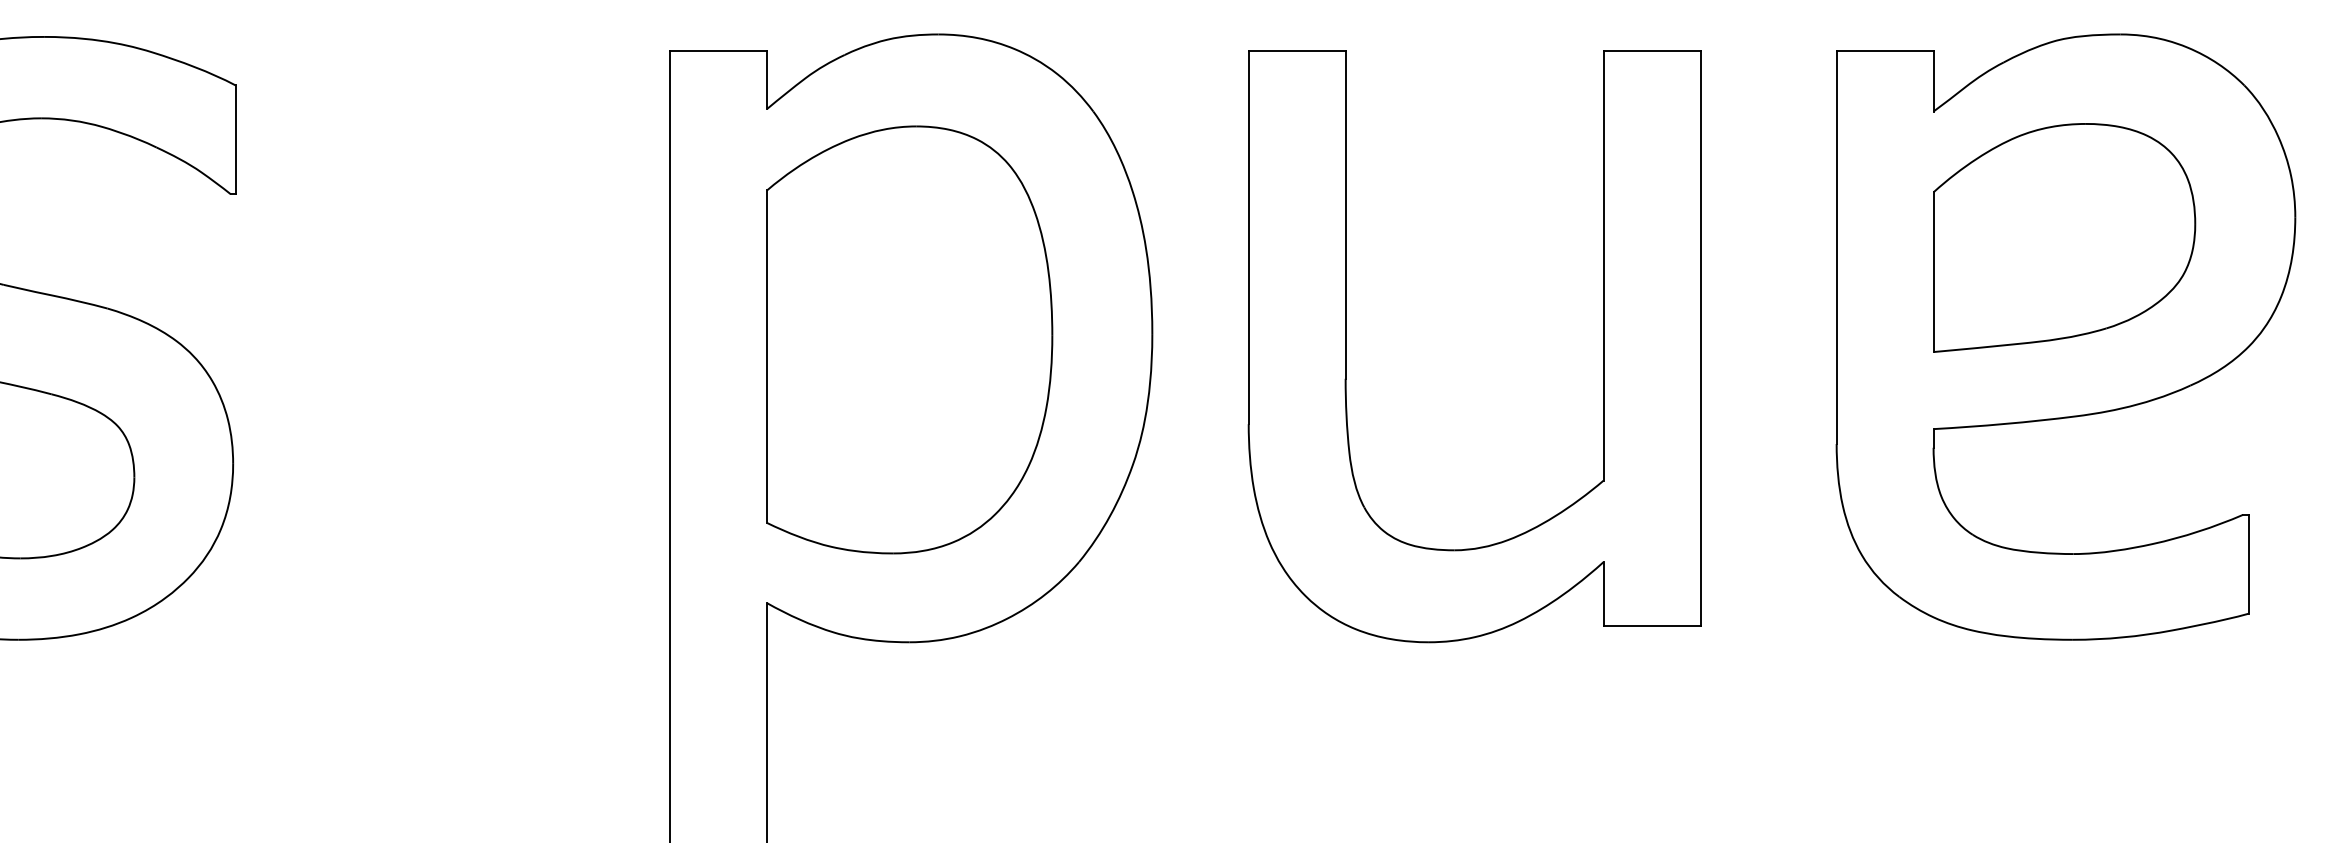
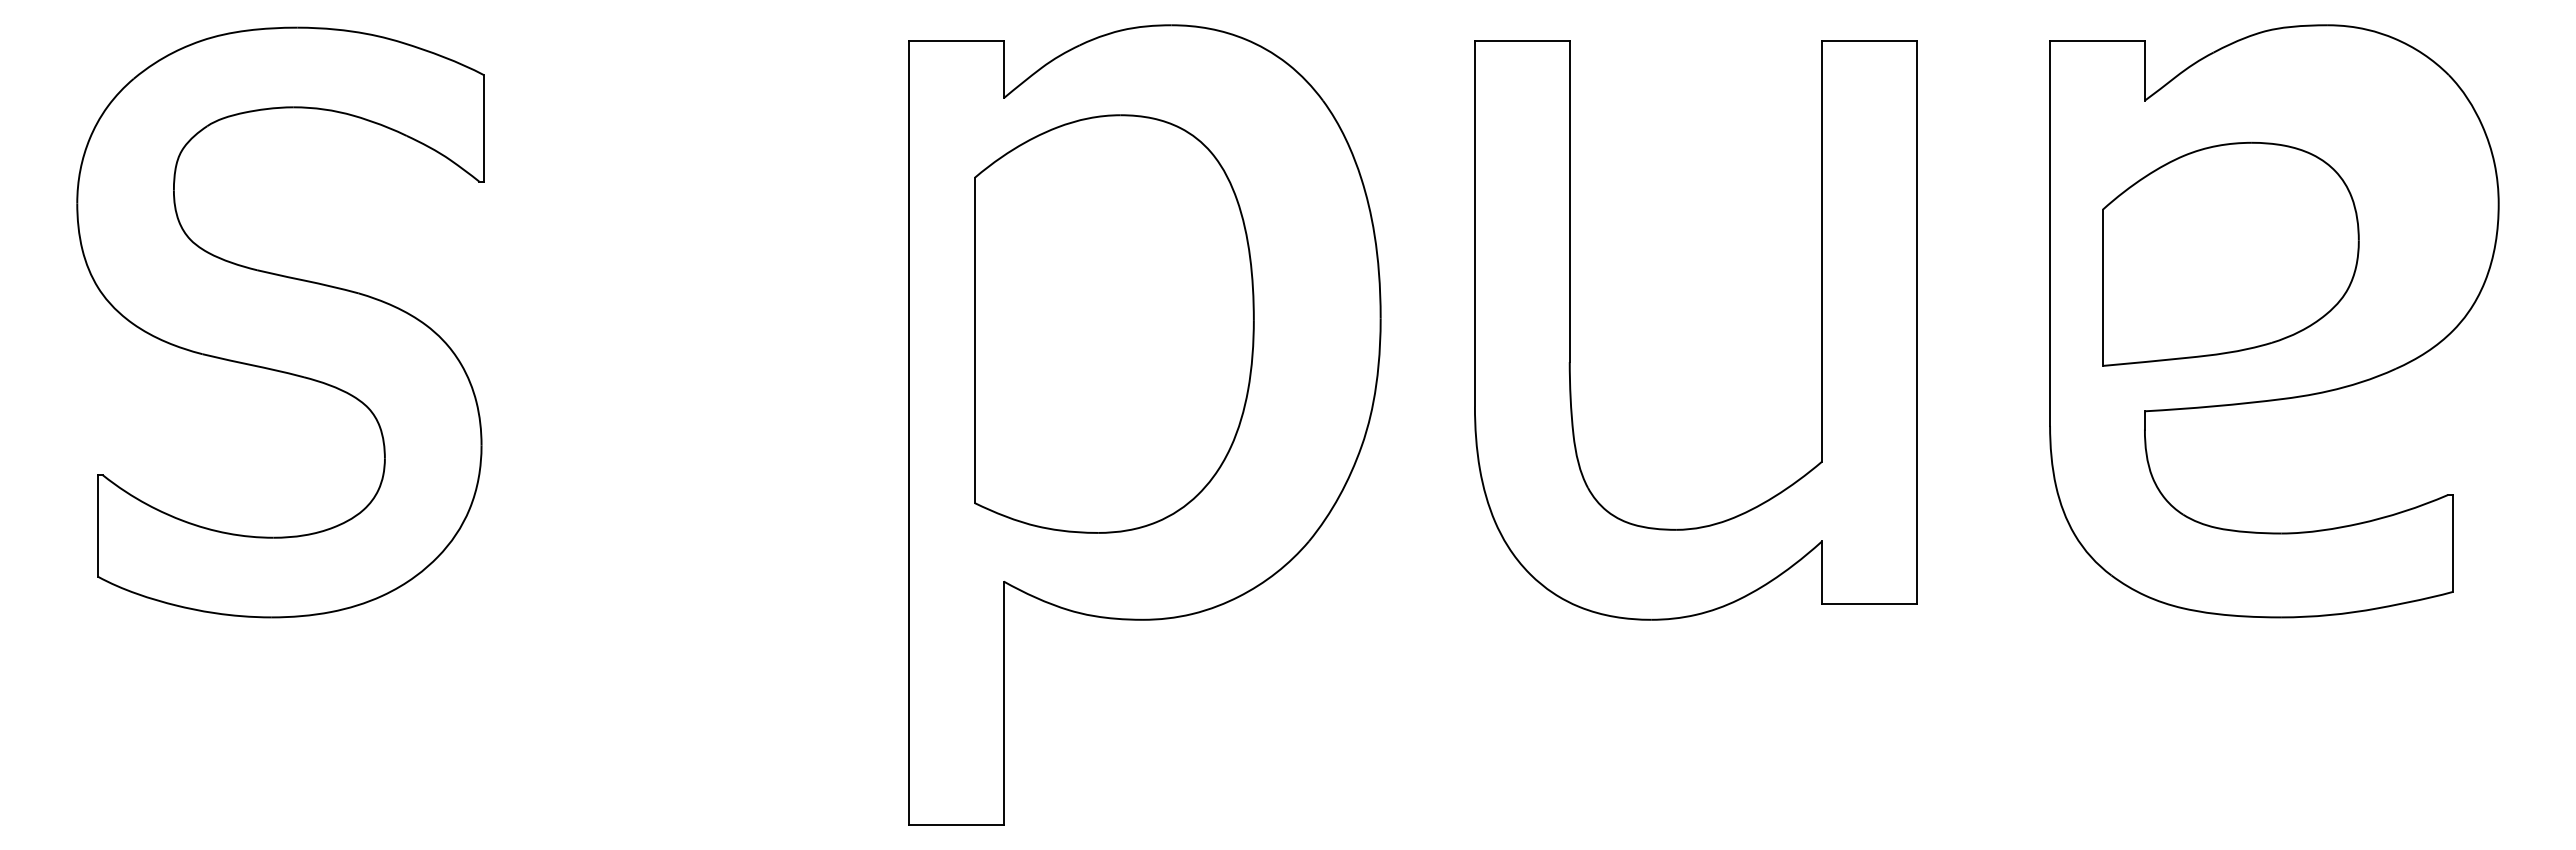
part: (2064, 237) -> (2230, 253), moved
part: (909, 339) -> (1114, 323), moved

